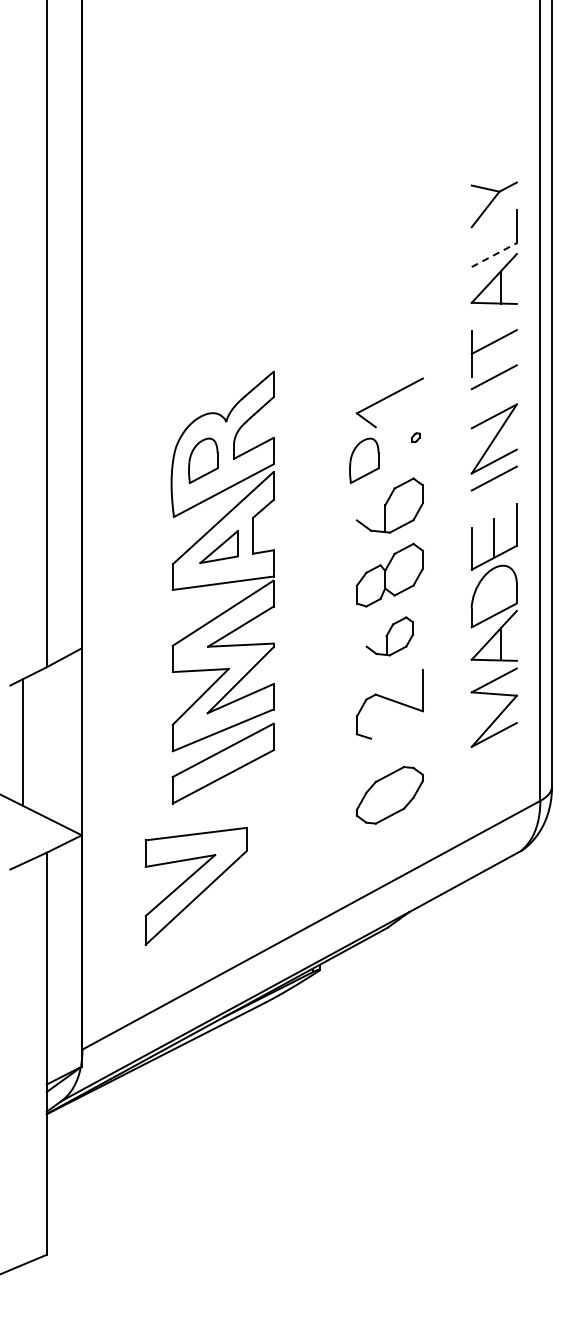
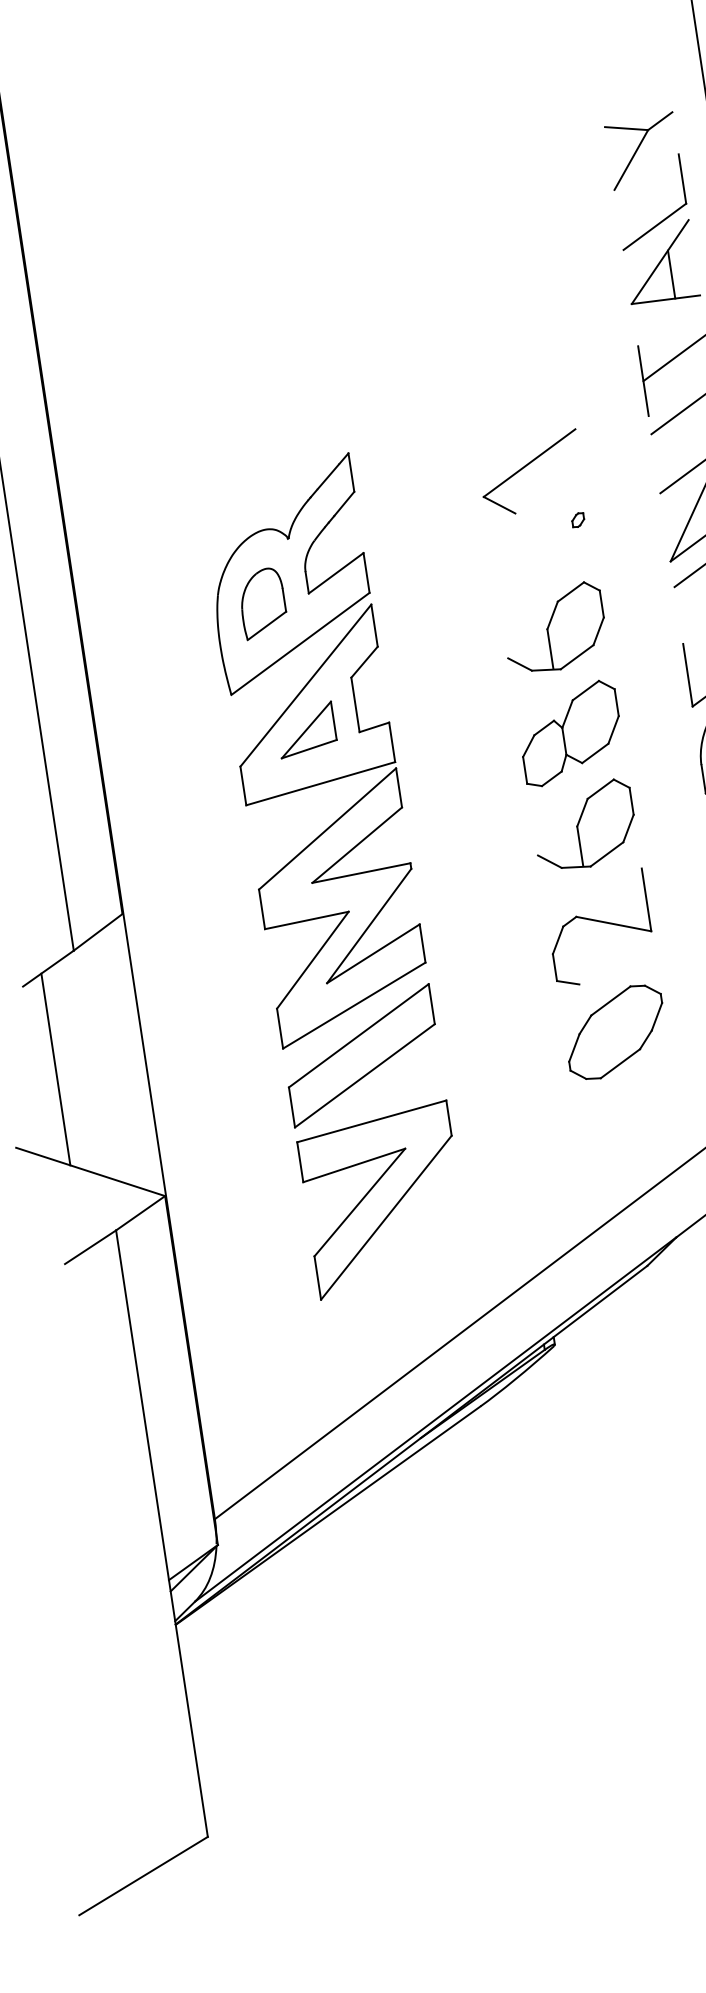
line: (494, 255) -> (655, 227), dashed -> solid
part: (364, 460) -> (505, 566), removed
part: (389, 636) -> (583, 826), size x1.43
part: (389, 795) -> (615, 1032), moved
part: (195, 886) -> (382, 1200), moved

